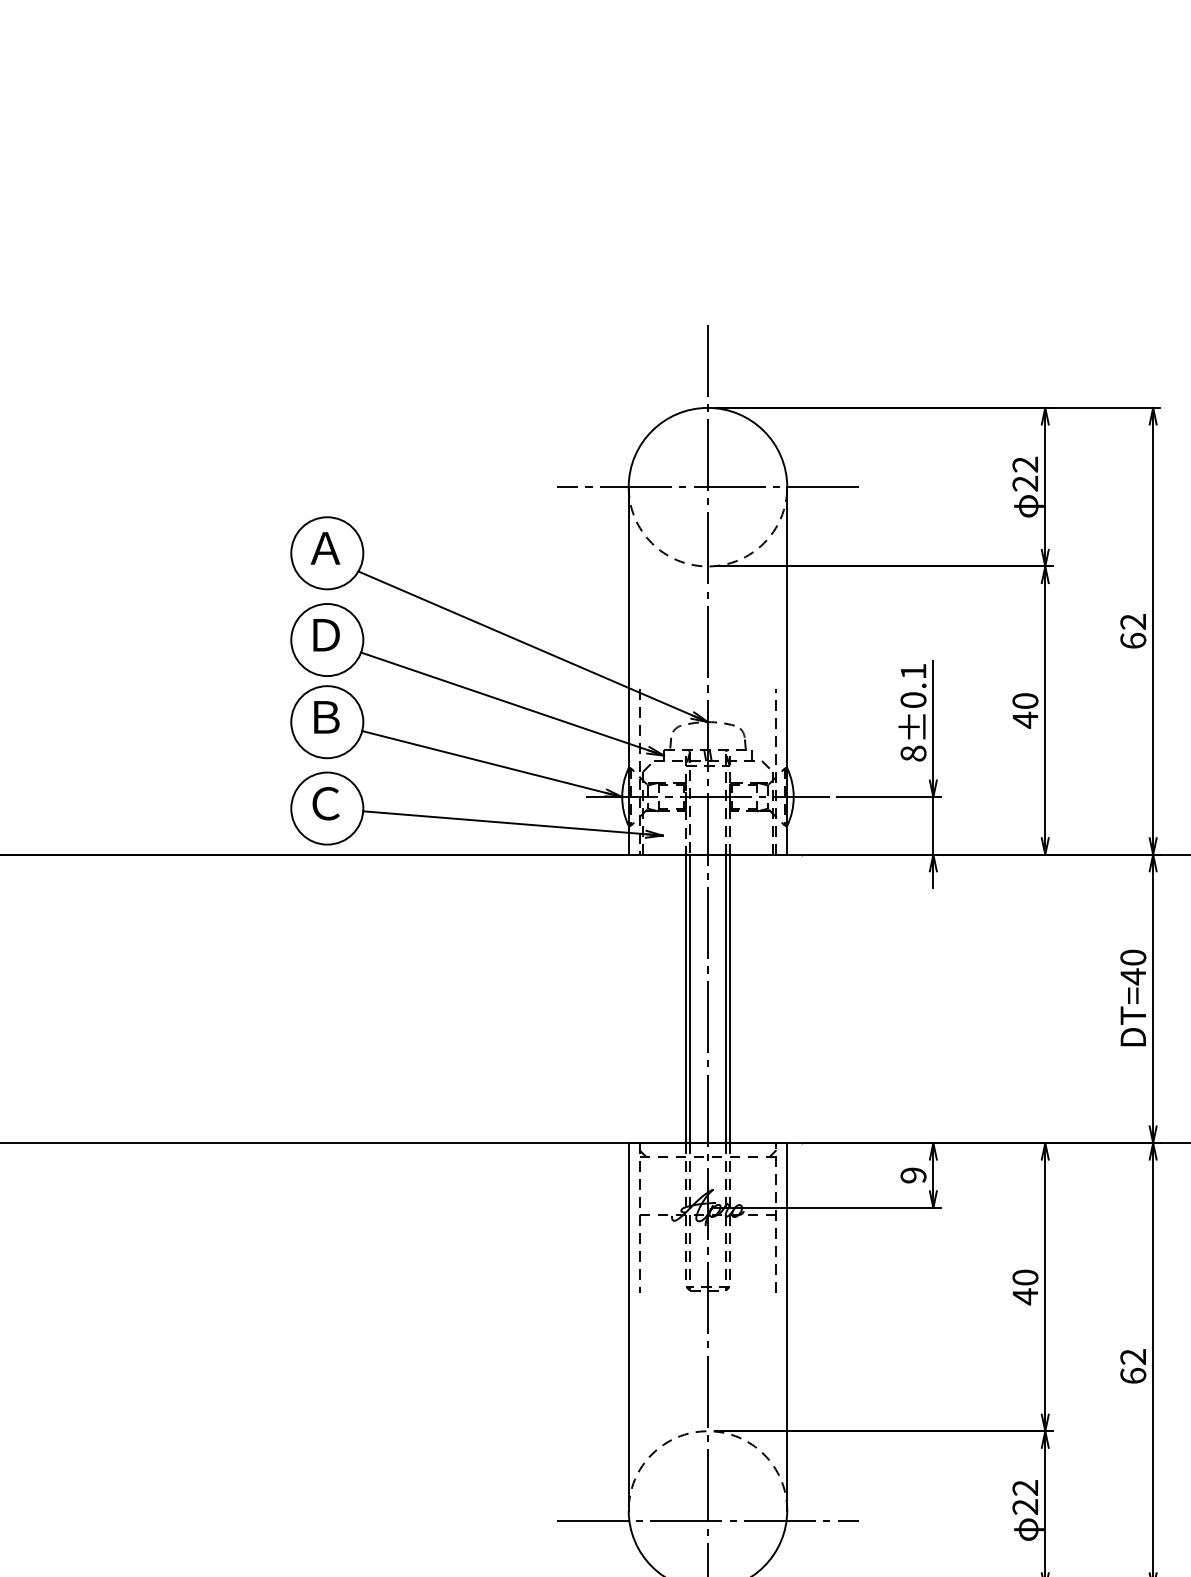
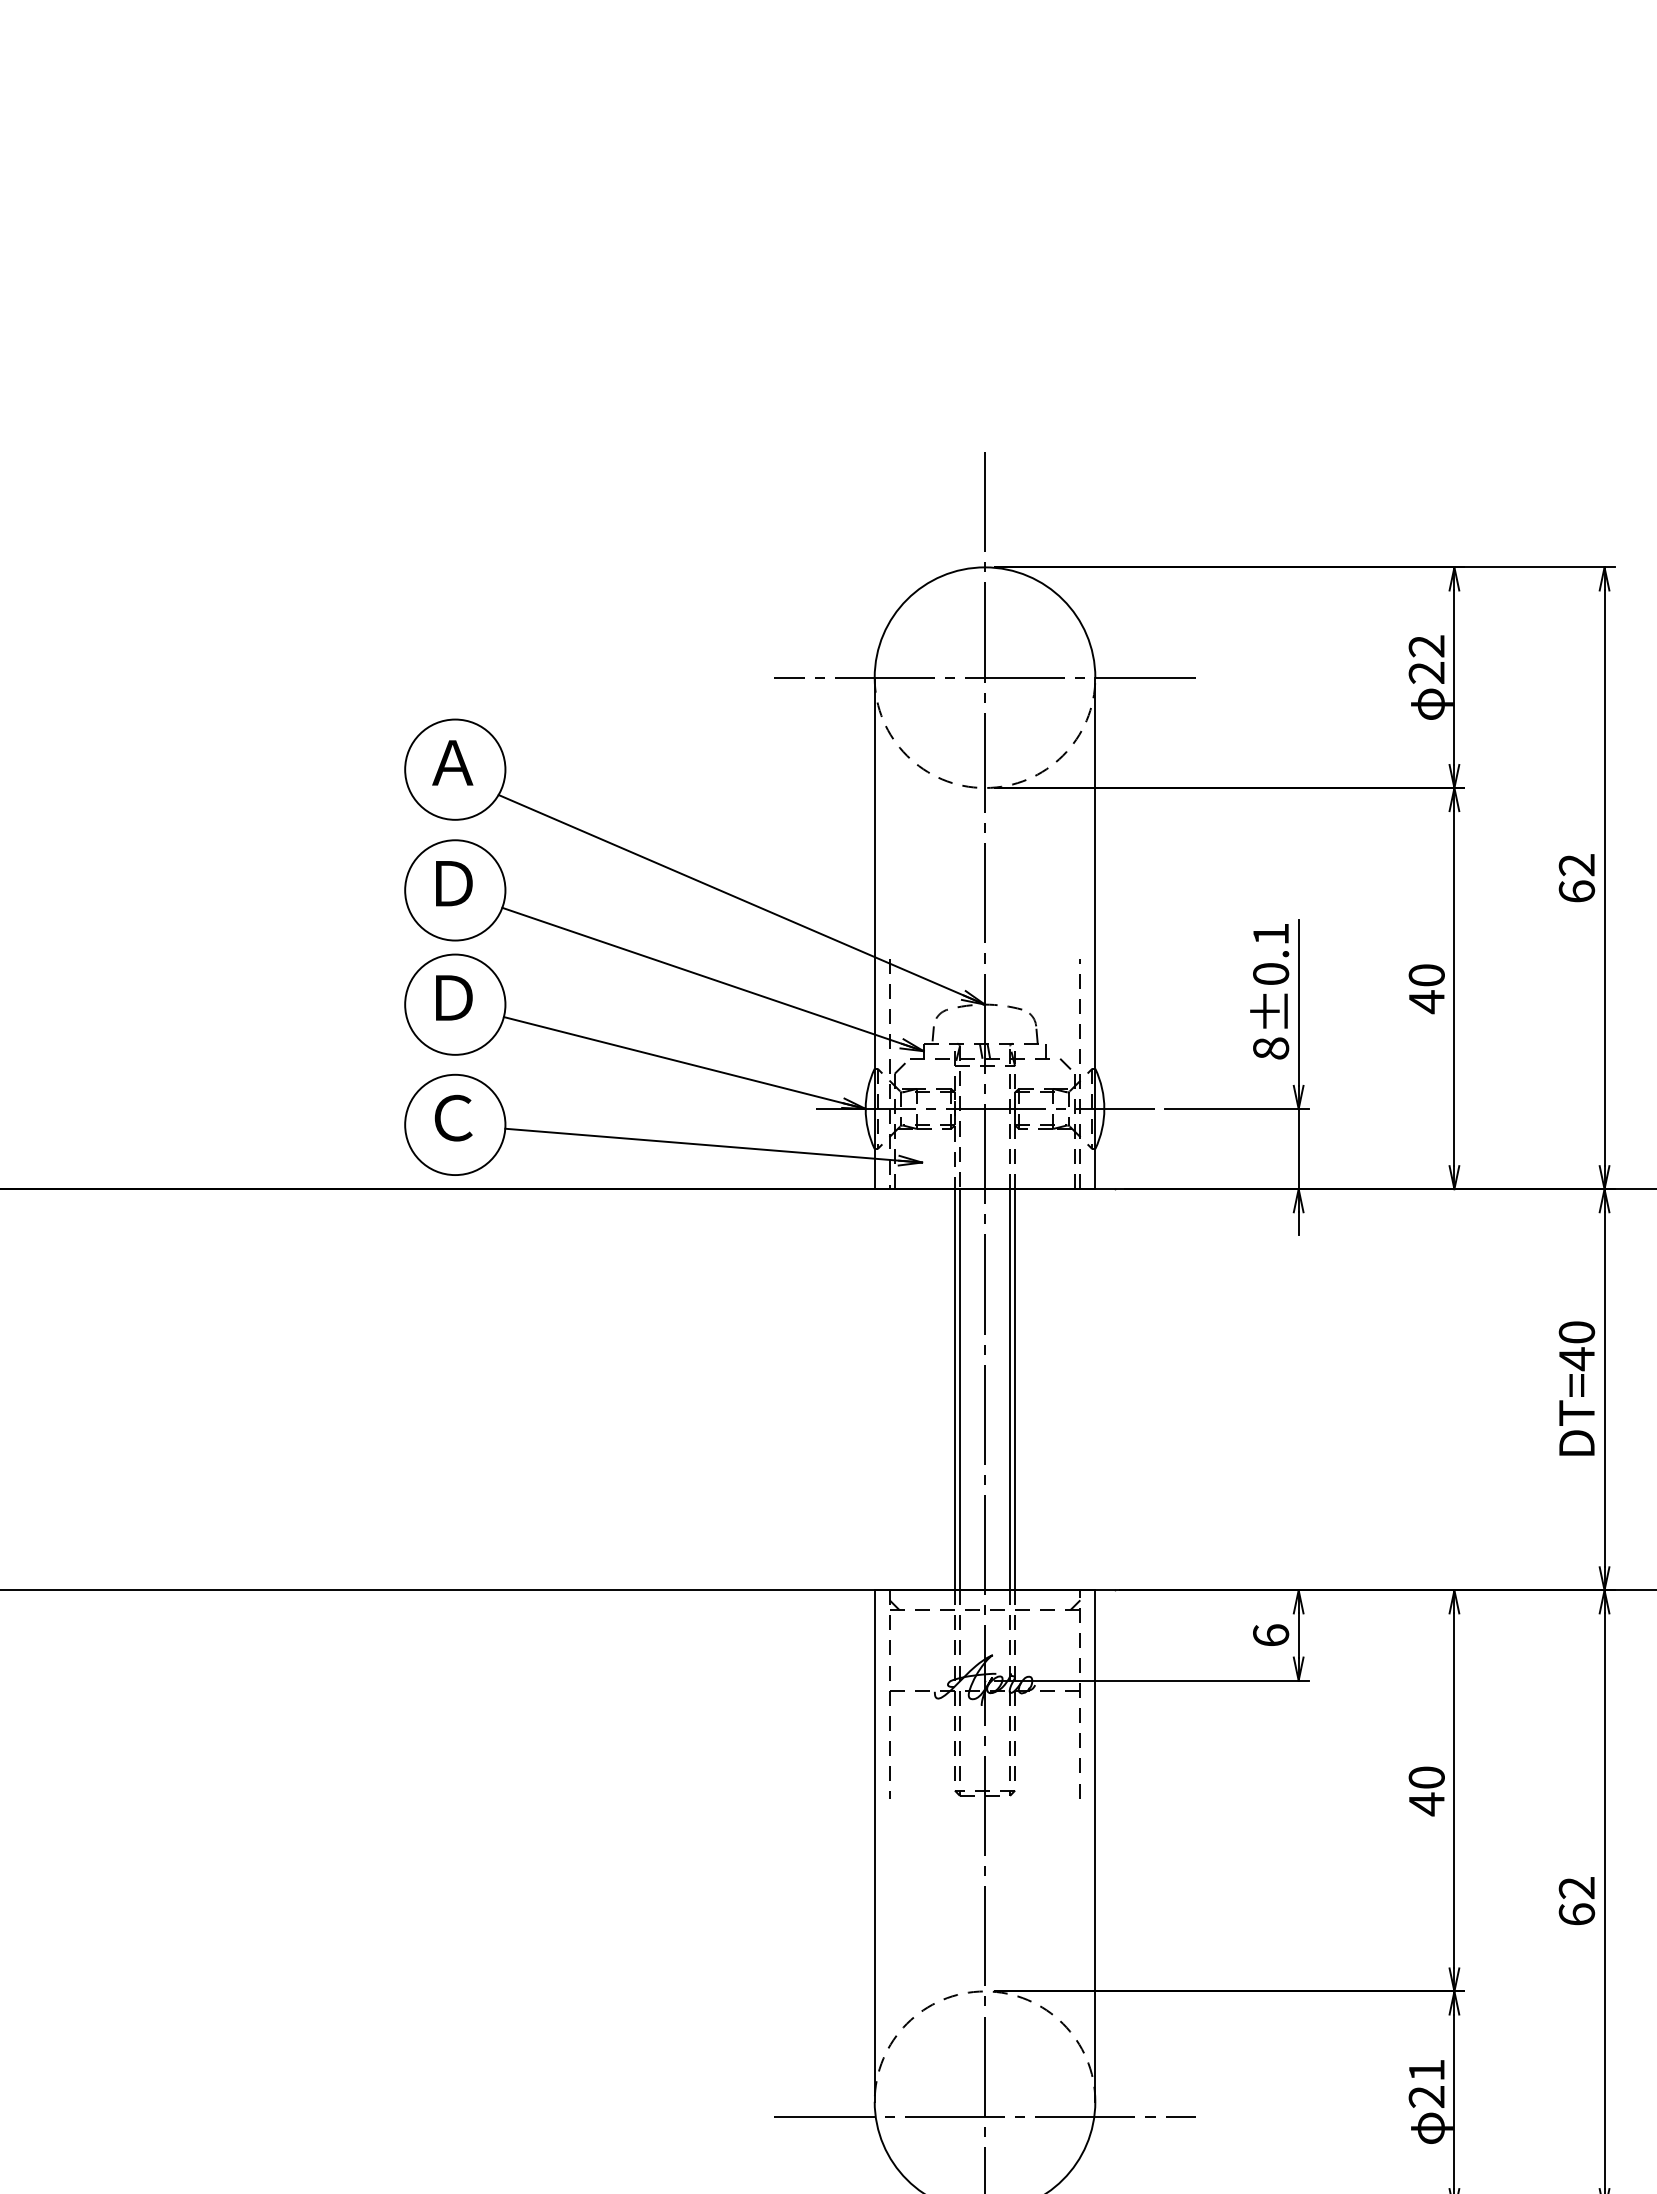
text: (326, 716) -> (454, 997), Ｂ -> Ｄ
text: (913, 1175) -> (1271, 1635), 9 -> 6
text: (1025, 1488) -> (1426, 2070), 22 -> 21

